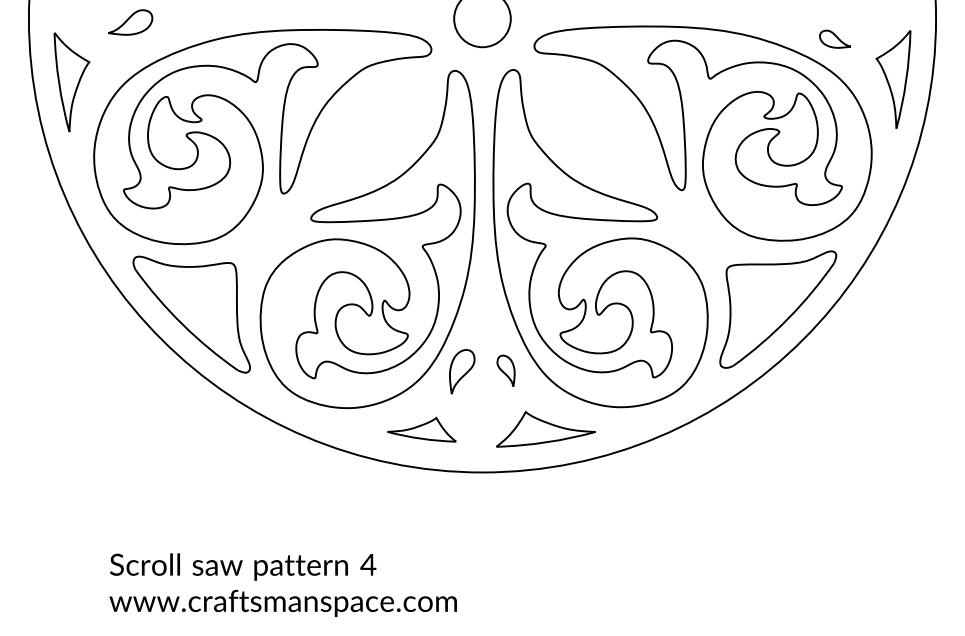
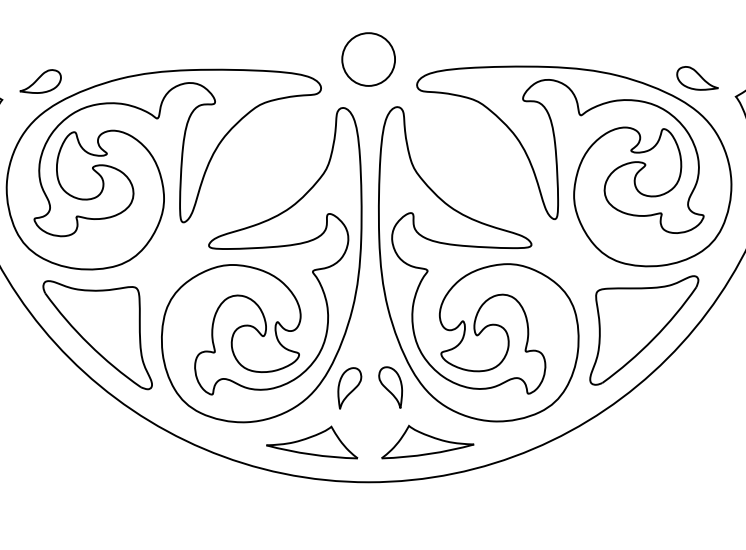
part: (130, 22) -> (40, 81), moved
part: (834, 39) -> (696, 78), size x1.43
part: (505, 370) -> (390, 387), size x1.43
part: (421, 429) -> (311, 442), size x1.43

